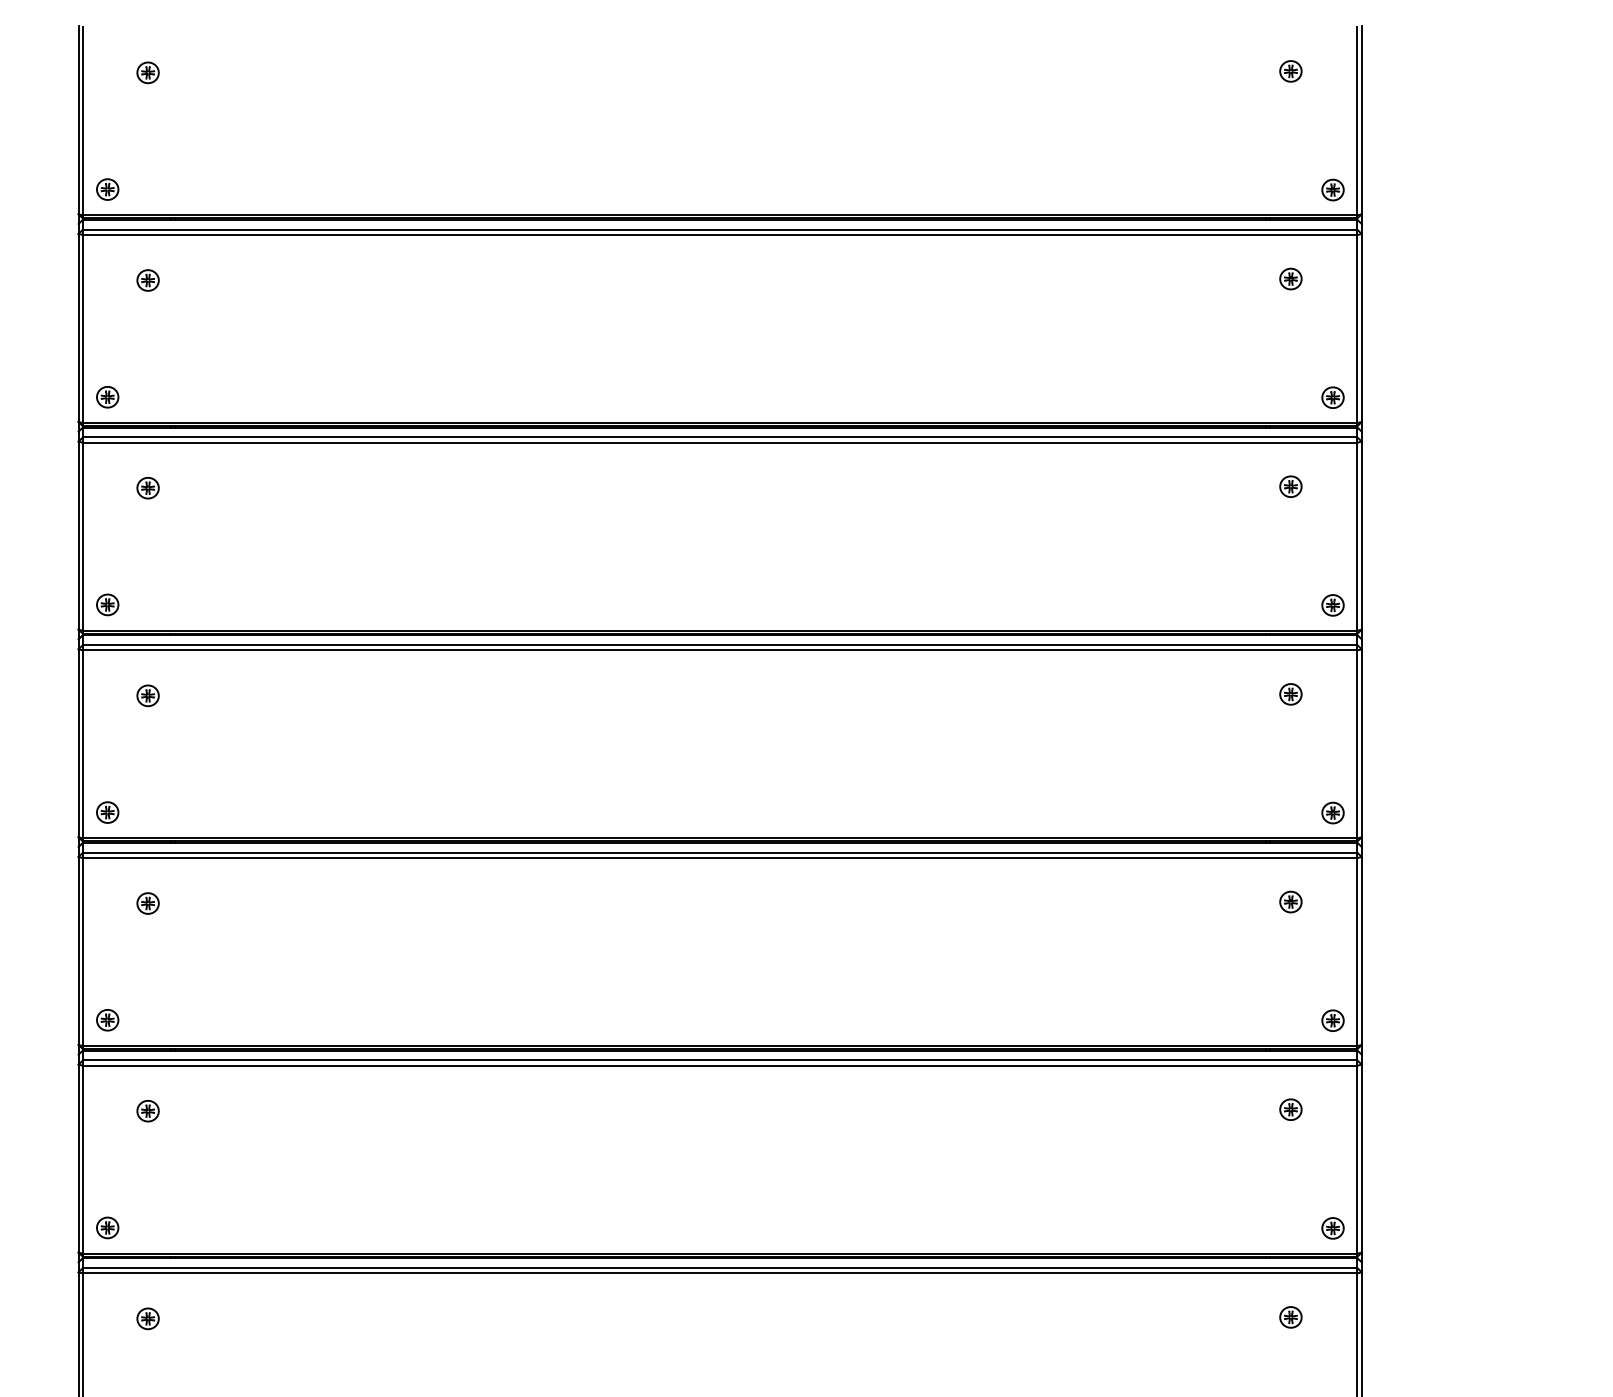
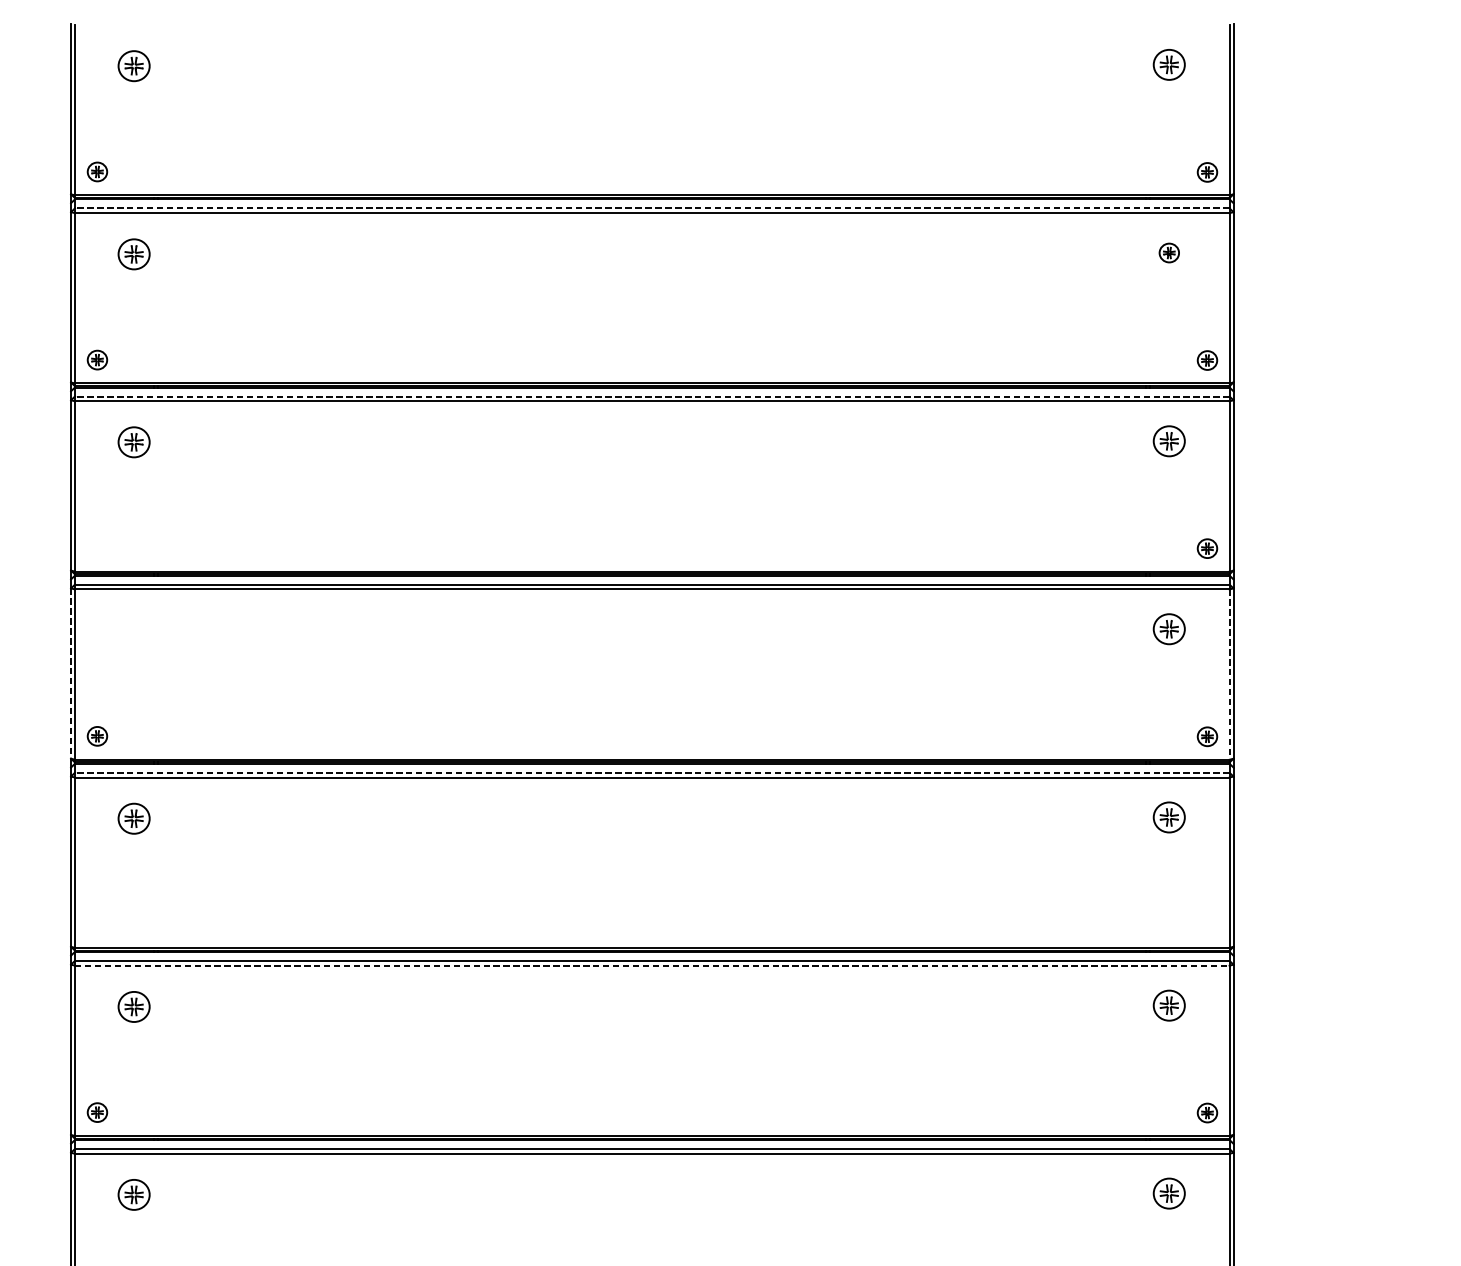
part: (1290, 71) -> (1168, 65), size x1.6
part: (147, 72) -> (133, 65), size x1.6
line: (719, 229) -> (651, 208), solid -> dashed
part: (147, 280) -> (133, 254), size x1.6
line: (719, 437) -> (651, 396), solid -> dashed
part: (1290, 486) -> (1168, 440), size x1.6
part: (147, 488) -> (133, 442), size x1.6
part: (107, 604) -> (97, 547), removed
part: (1290, 694) -> (1168, 629), size x1.6
part: (147, 695) -> (133, 630), removed
line: (78, 743) -> (71, 673), solid -> dashed
line: (1357, 744) -> (1229, 674), solid -> dashed
line: (719, 852) -> (651, 772), solid -> dashed
part: (1290, 901) -> (1168, 816), size x1.6
part: (147, 903) -> (133, 818), size x1.6
part: (107, 1020) -> (97, 924), removed
part: (1332, 1020) -> (1207, 924), removed
line: (720, 1065) -> (652, 965), solid -> dashed
part: (1290, 1109) -> (1168, 1005), size x1.6
part: (147, 1110) -> (133, 1006), size x1.6
part: (1290, 1317) -> (1168, 1193), size x1.6
part: (147, 1318) -> (133, 1194), size x1.6

